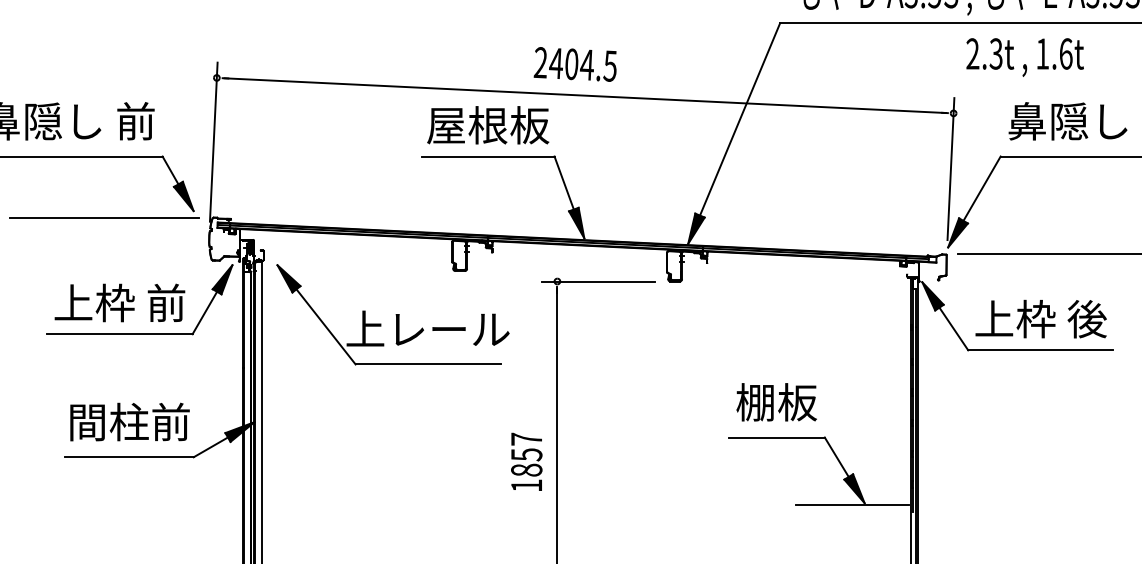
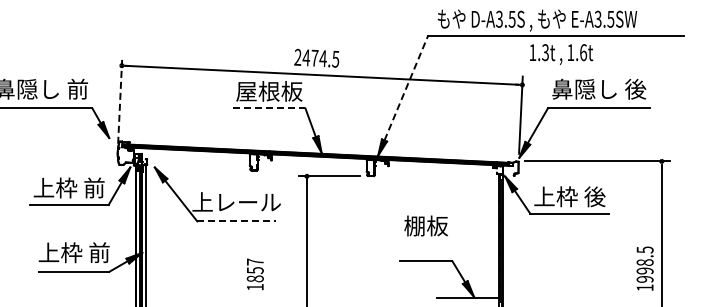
text: (972, 53) -> (532, 52), 2.3t -> 1.3t
text: (571, 62) -> (314, 57), 2404.5 -> 2474.5
line: (740, 119) -> (406, 88), solid -> dashed
line: (214, 142) -> (120, 100), solid -> dashed
line: (488, 156) -> (269, 108), solid -> dashed
line: (103, 217) -> (60, 141), removed
line: (429, 364) -> (237, 221), solid -> dashed
text: (775, 401) -> (425, 225), moved
text: (127, 421) -> (73, 252), 間柱前 -> 上枠 前
text: (525, 462) -> (254, 274), moved

